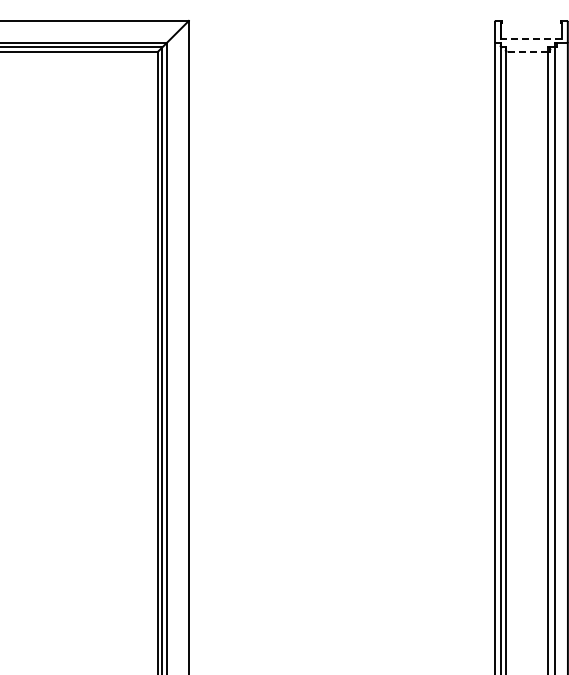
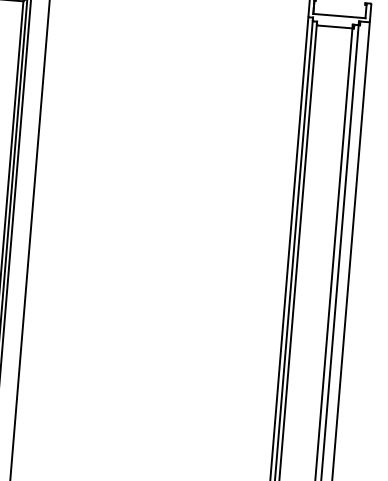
line: (531, 38) -> (339, 15), dashed -> solid
line: (528, 51) -> (336, 26), dashed -> solid

